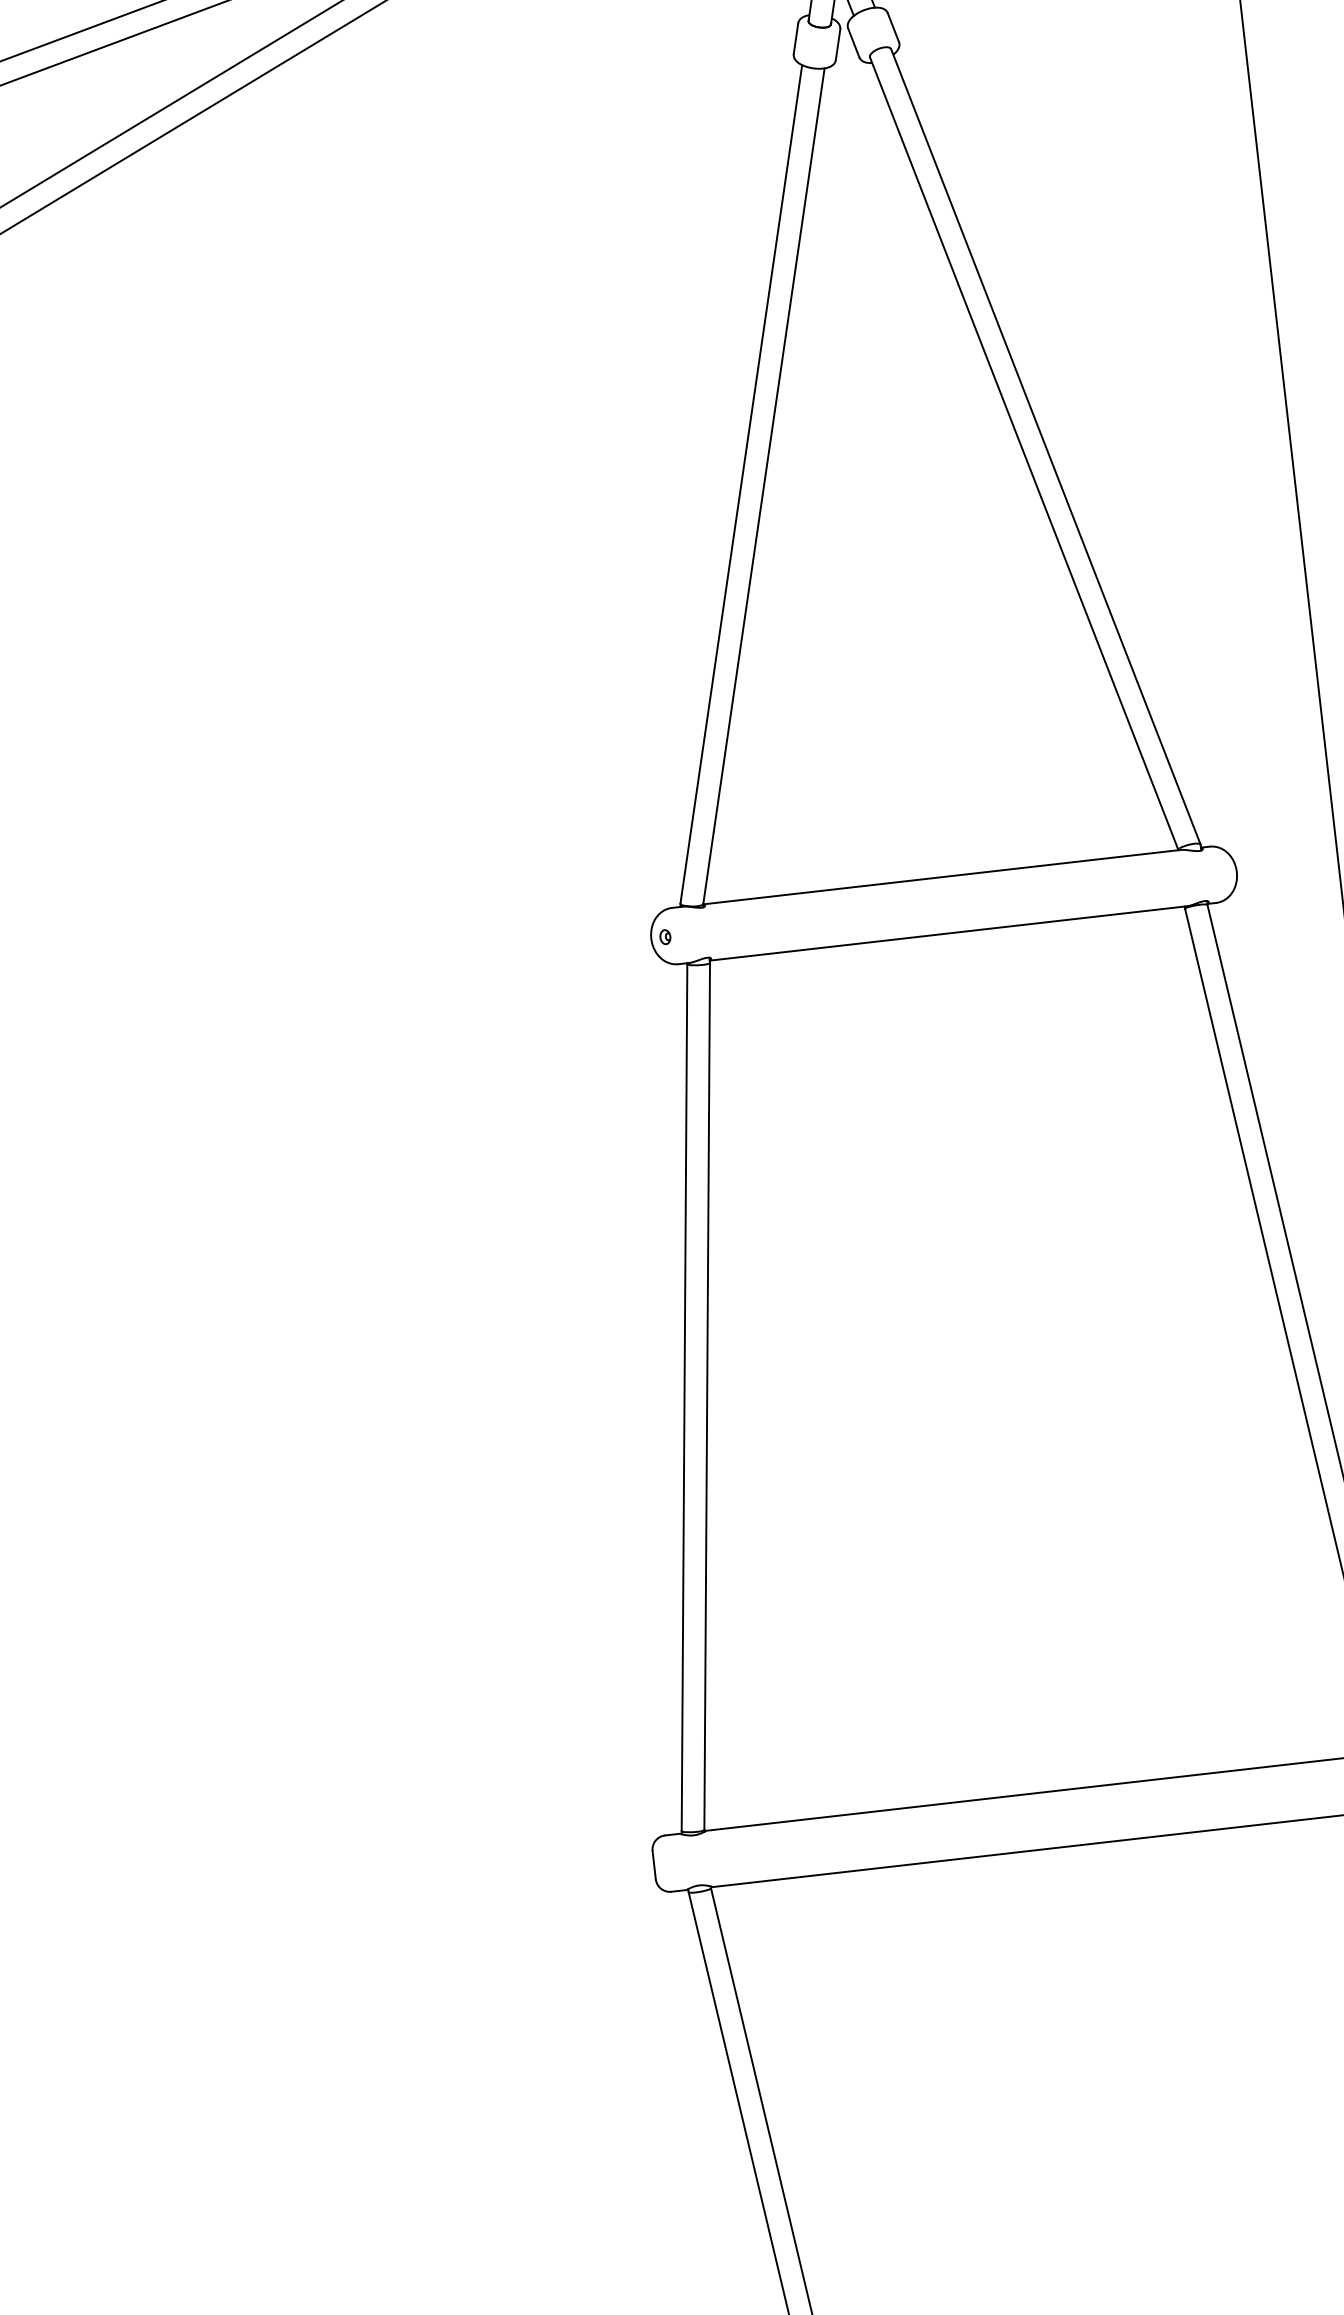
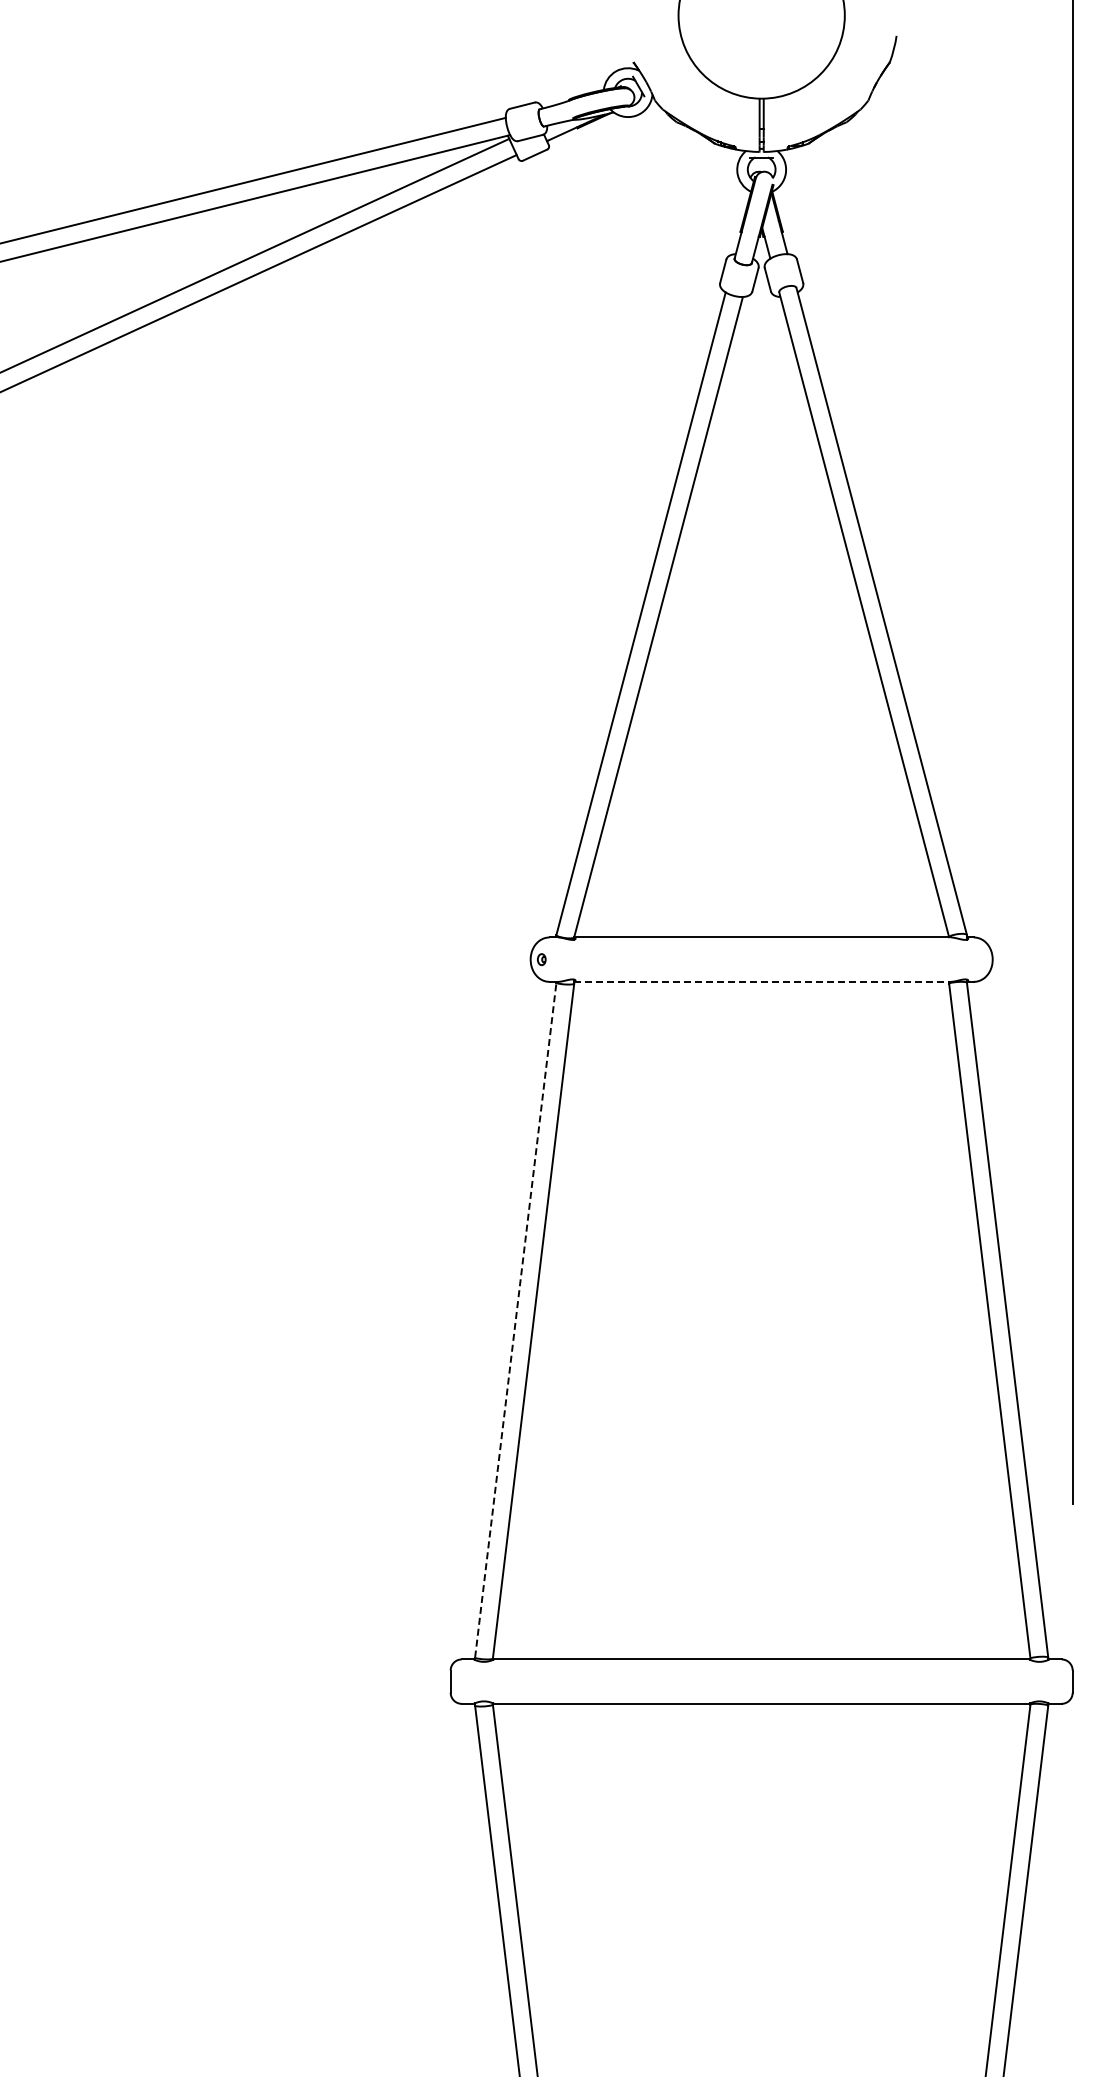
line: (949, 932) -> (763, 981), solid -> dashed
line: (684, 1398) -> (515, 1320), solid -> dashed

